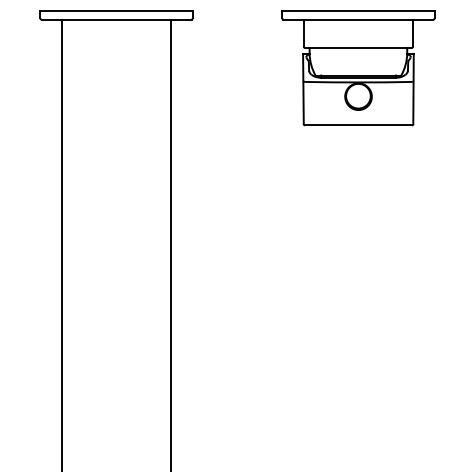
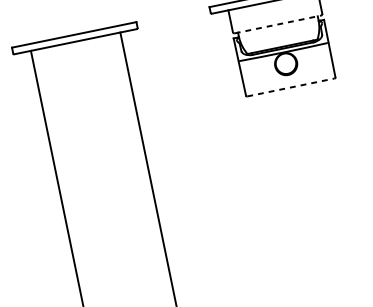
line: (358, 48) -> (278, 24), solid -> dashed
line: (359, 125) -> (291, 87), solid -> dashed

